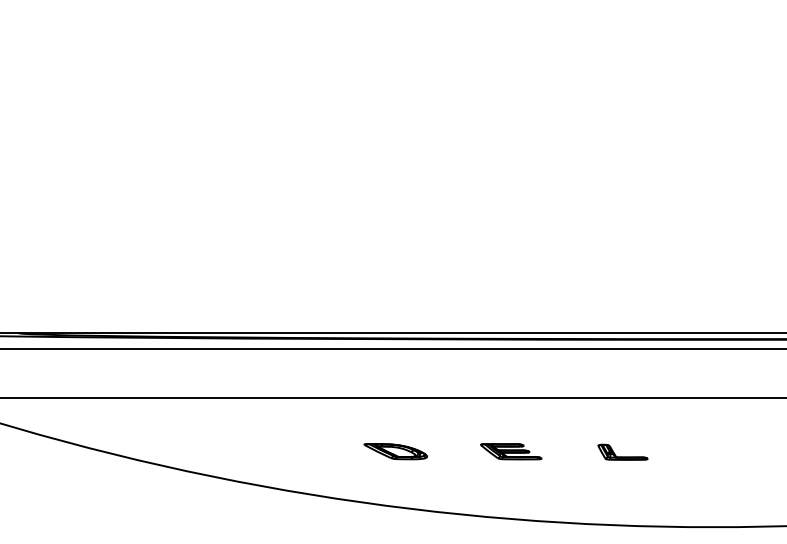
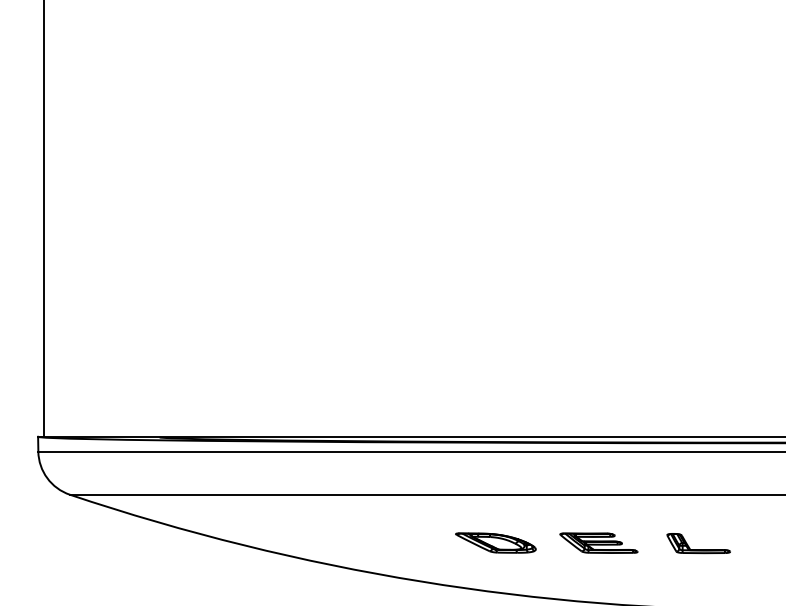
part: (395, 451) -> (495, 542), size x1.43
part: (510, 451) -> (598, 542), size x1.43
part: (622, 452) -> (698, 543), size x1.43

